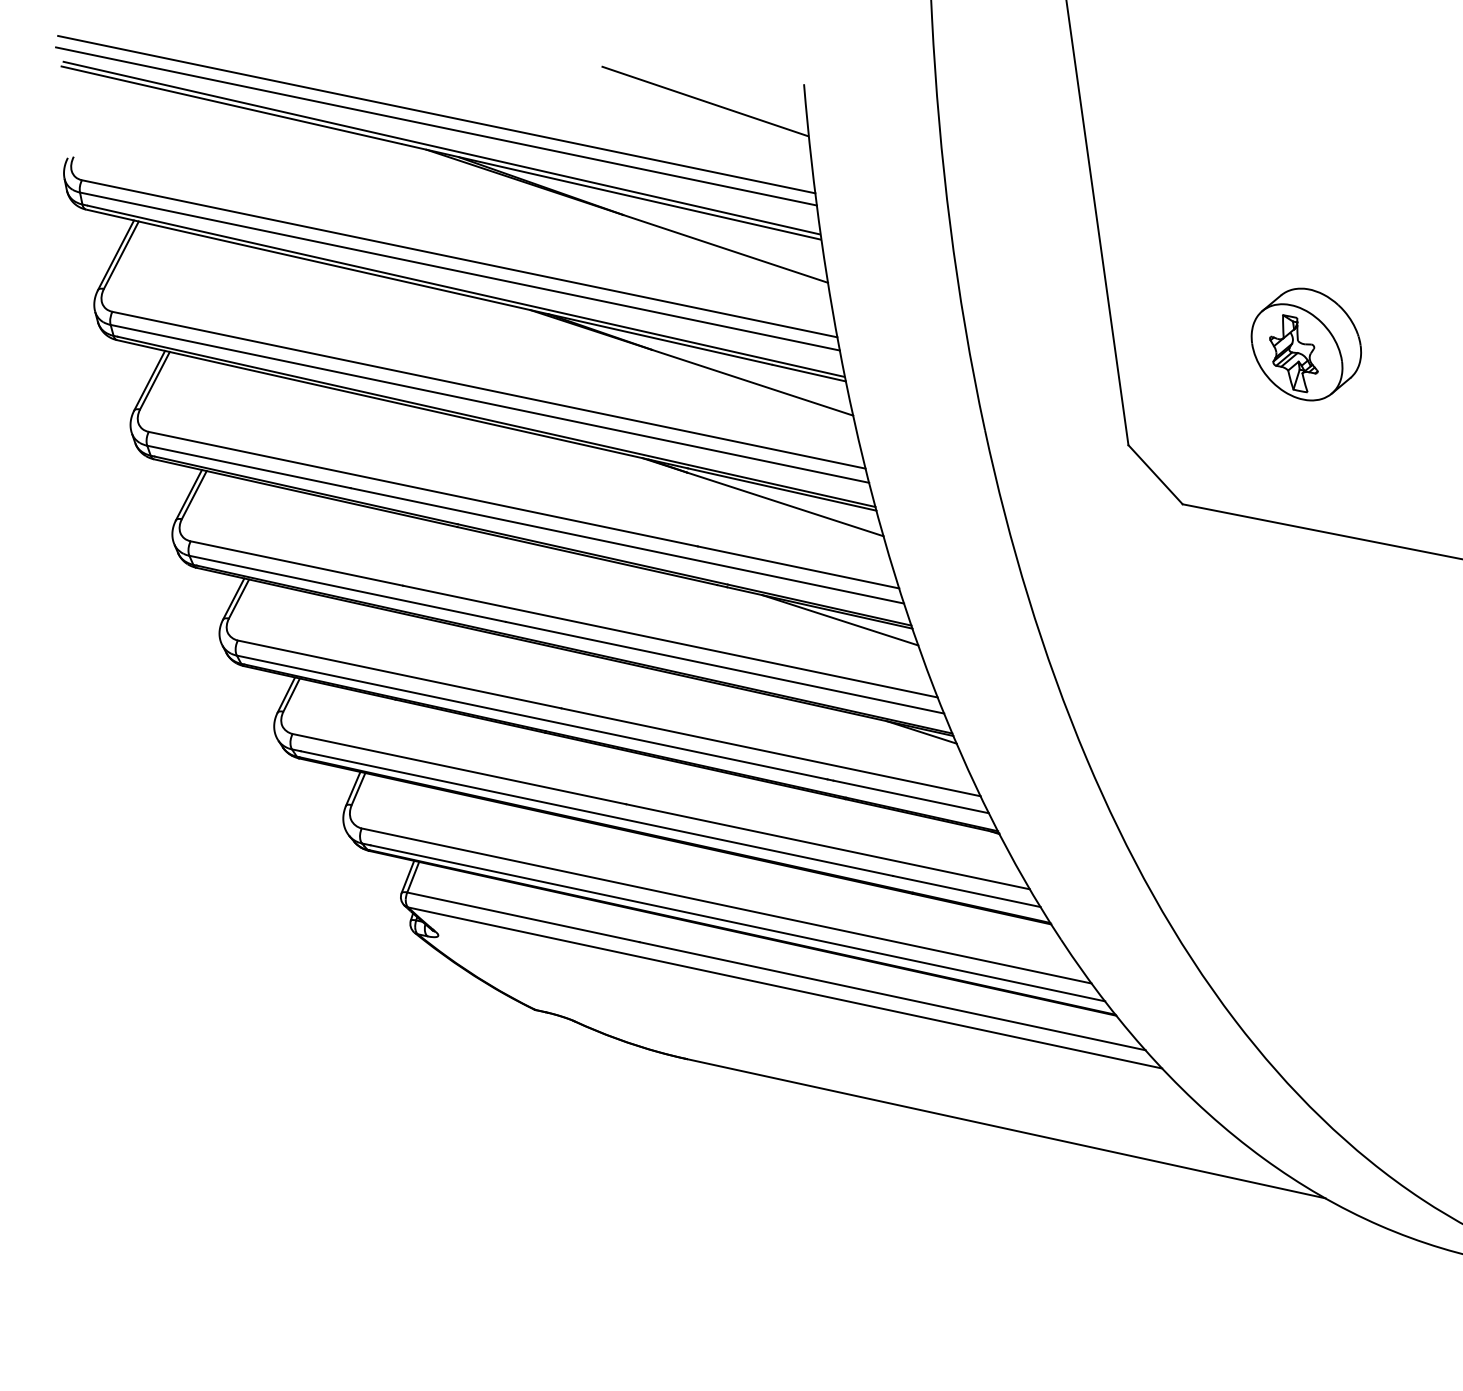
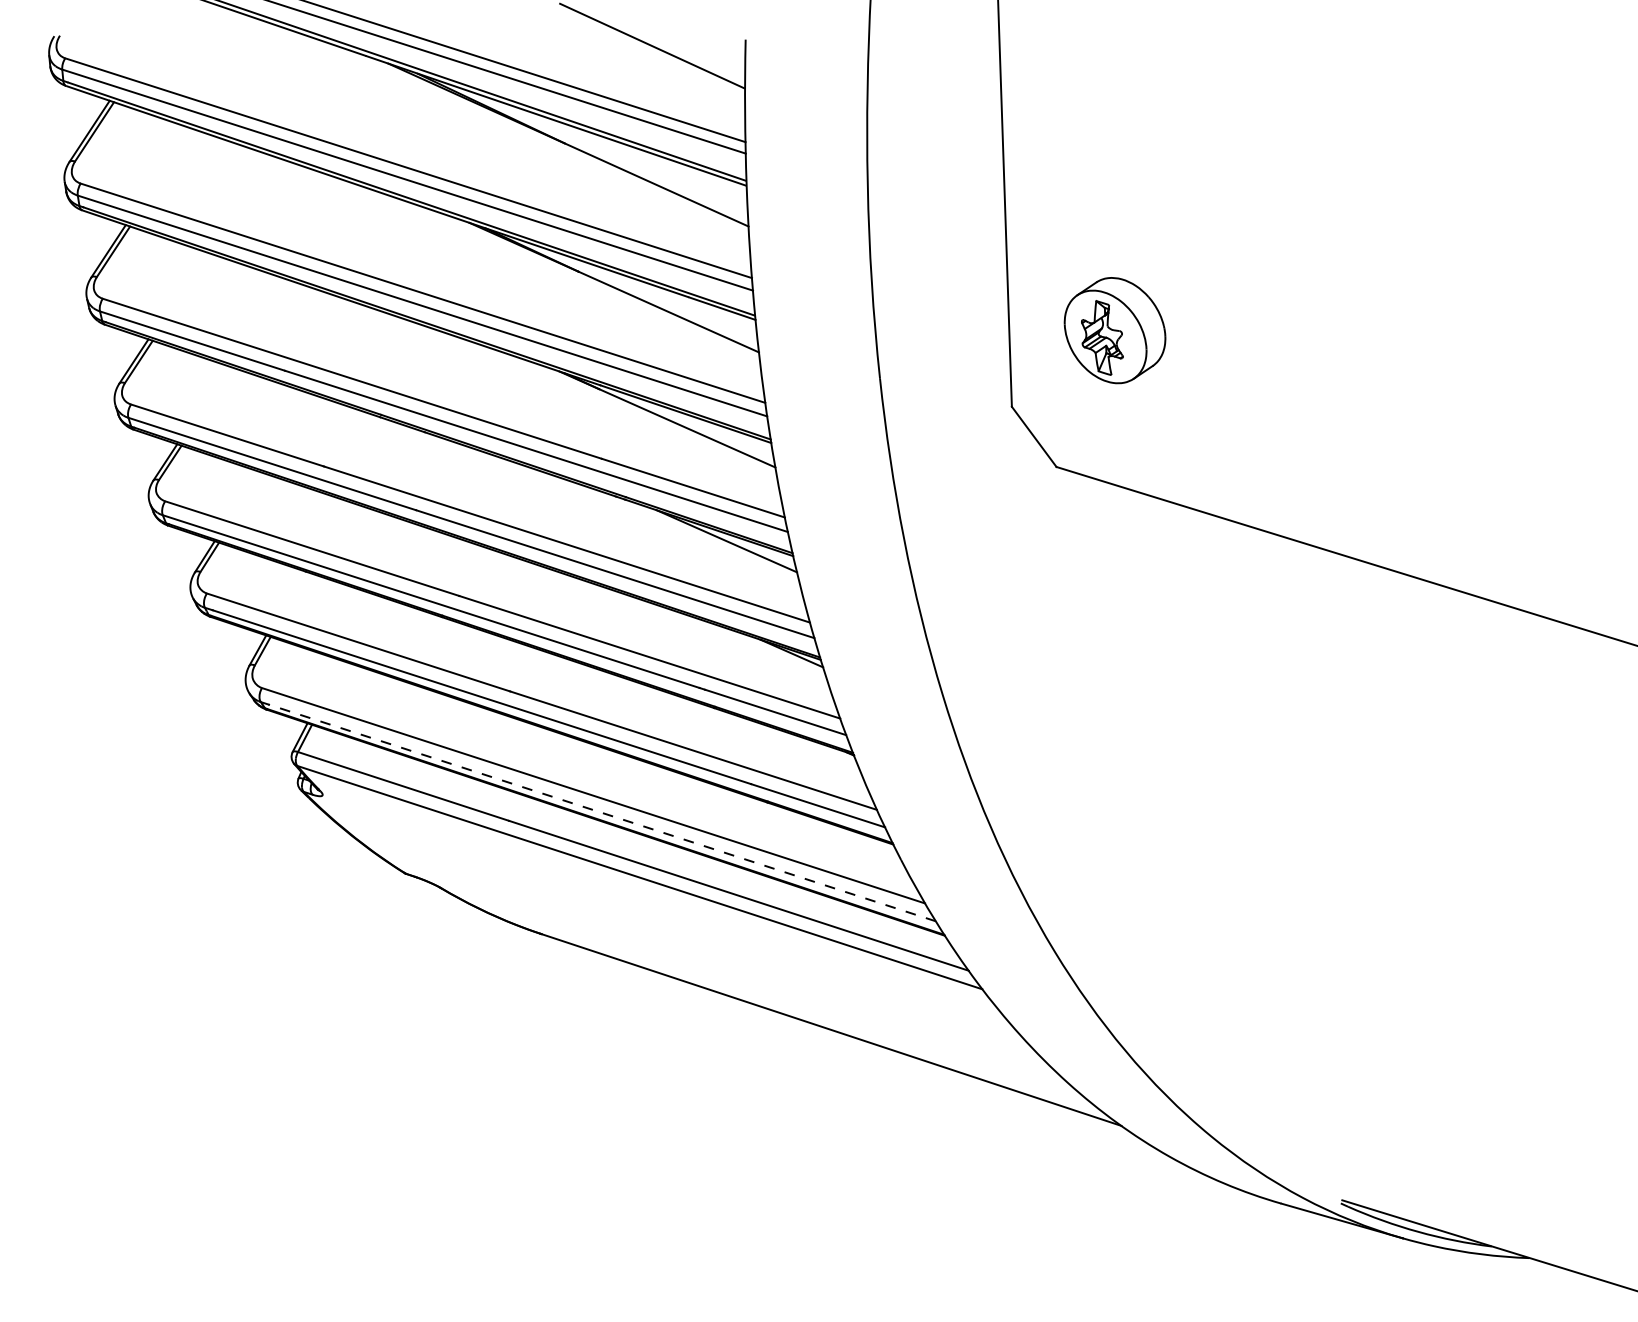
part: (1305, 344) -> (1114, 330), moved
line: (738, 922) -> (602, 812), solid -> dashed

